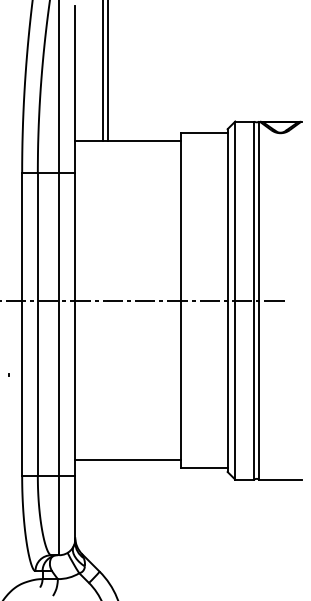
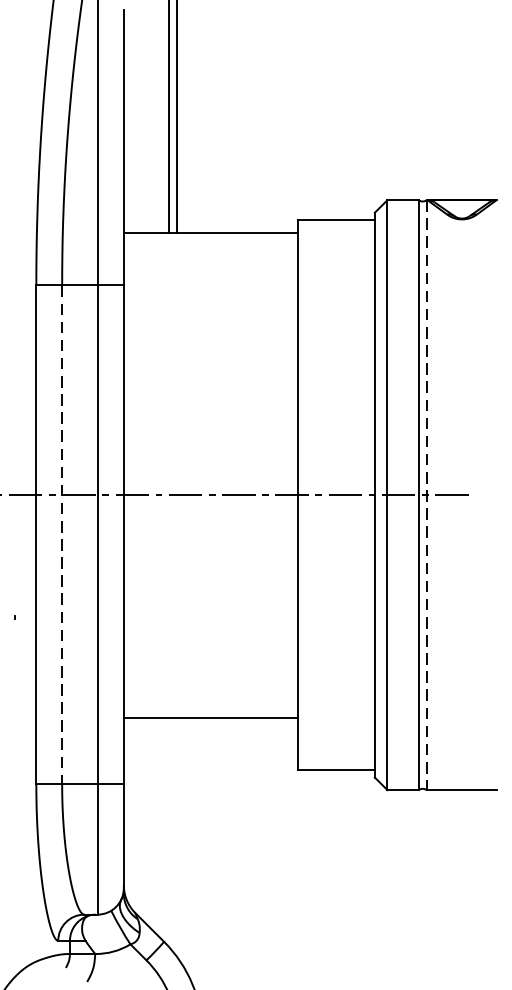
line: (259, 301) -> (427, 496), solid -> dashed
line: (37, 324) -> (61, 534), solid -> dashed
line: (128, 459) -> (211, 717), moved

